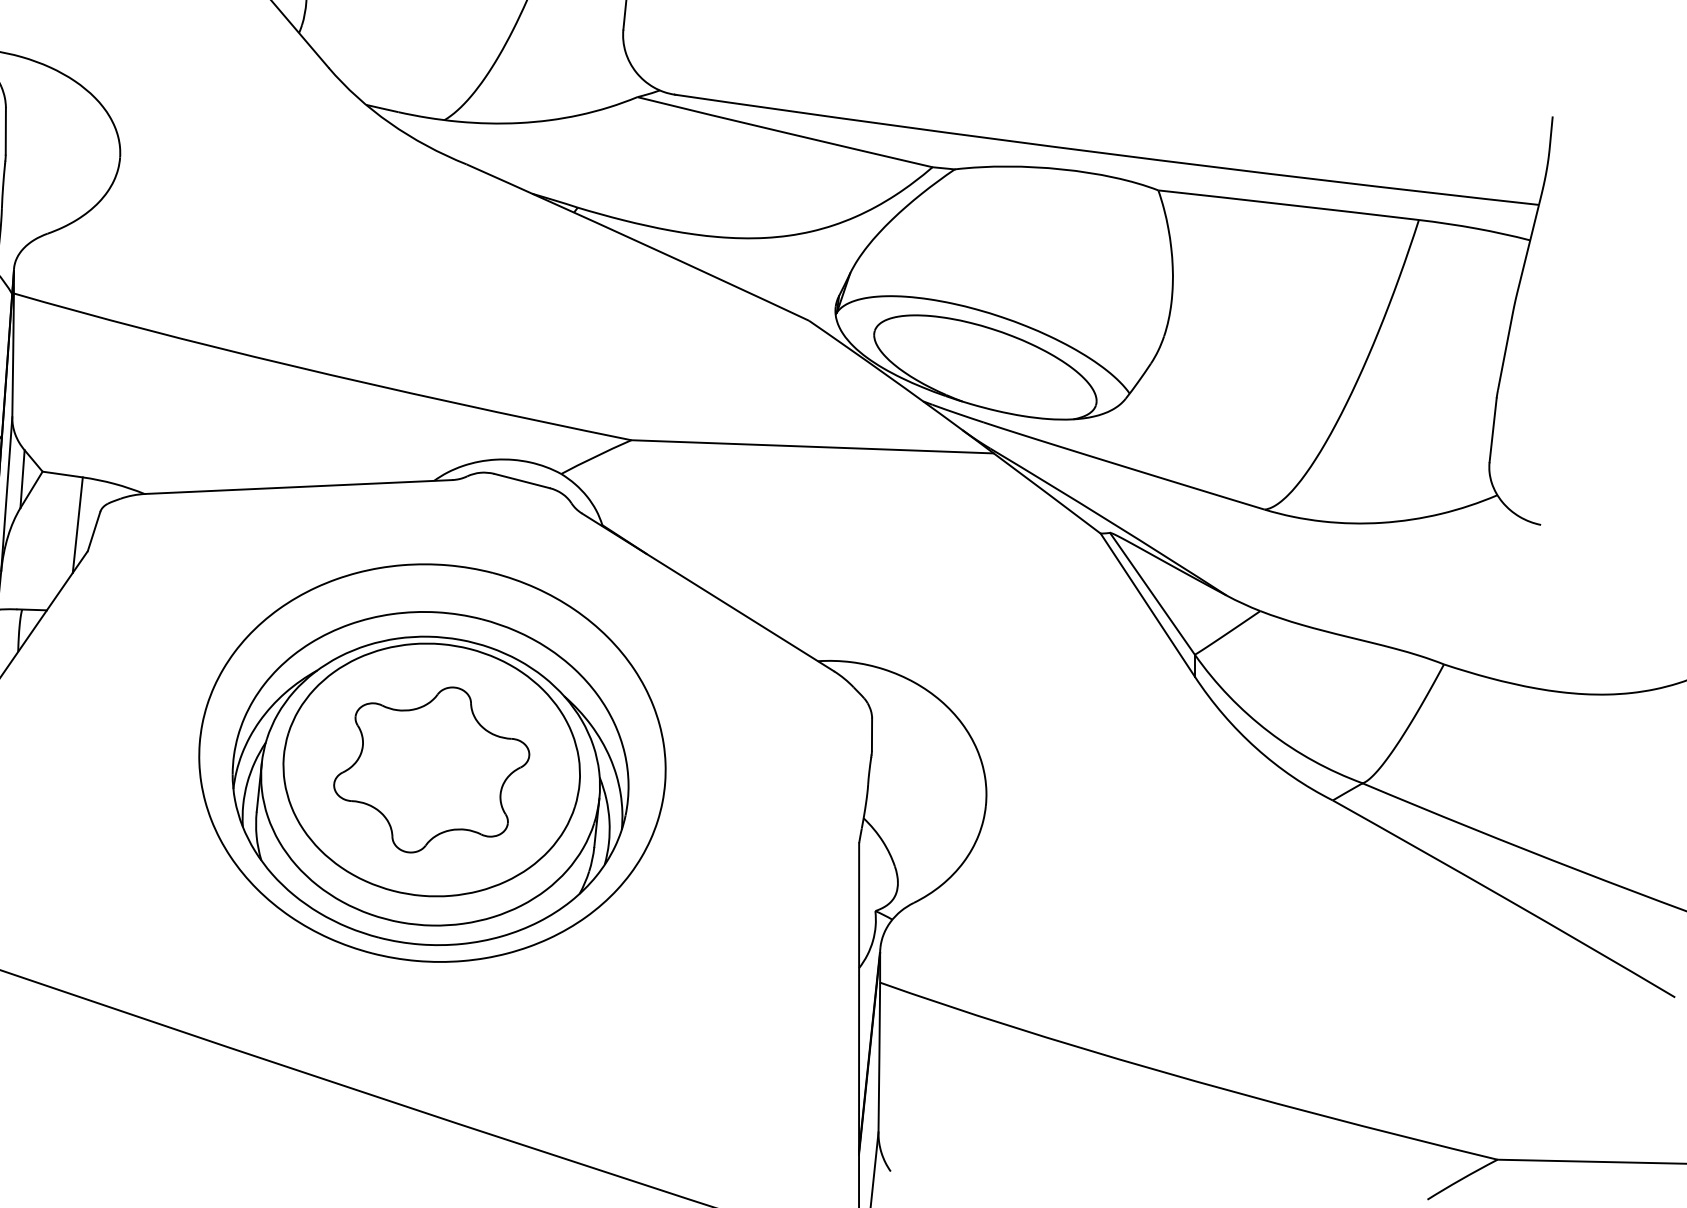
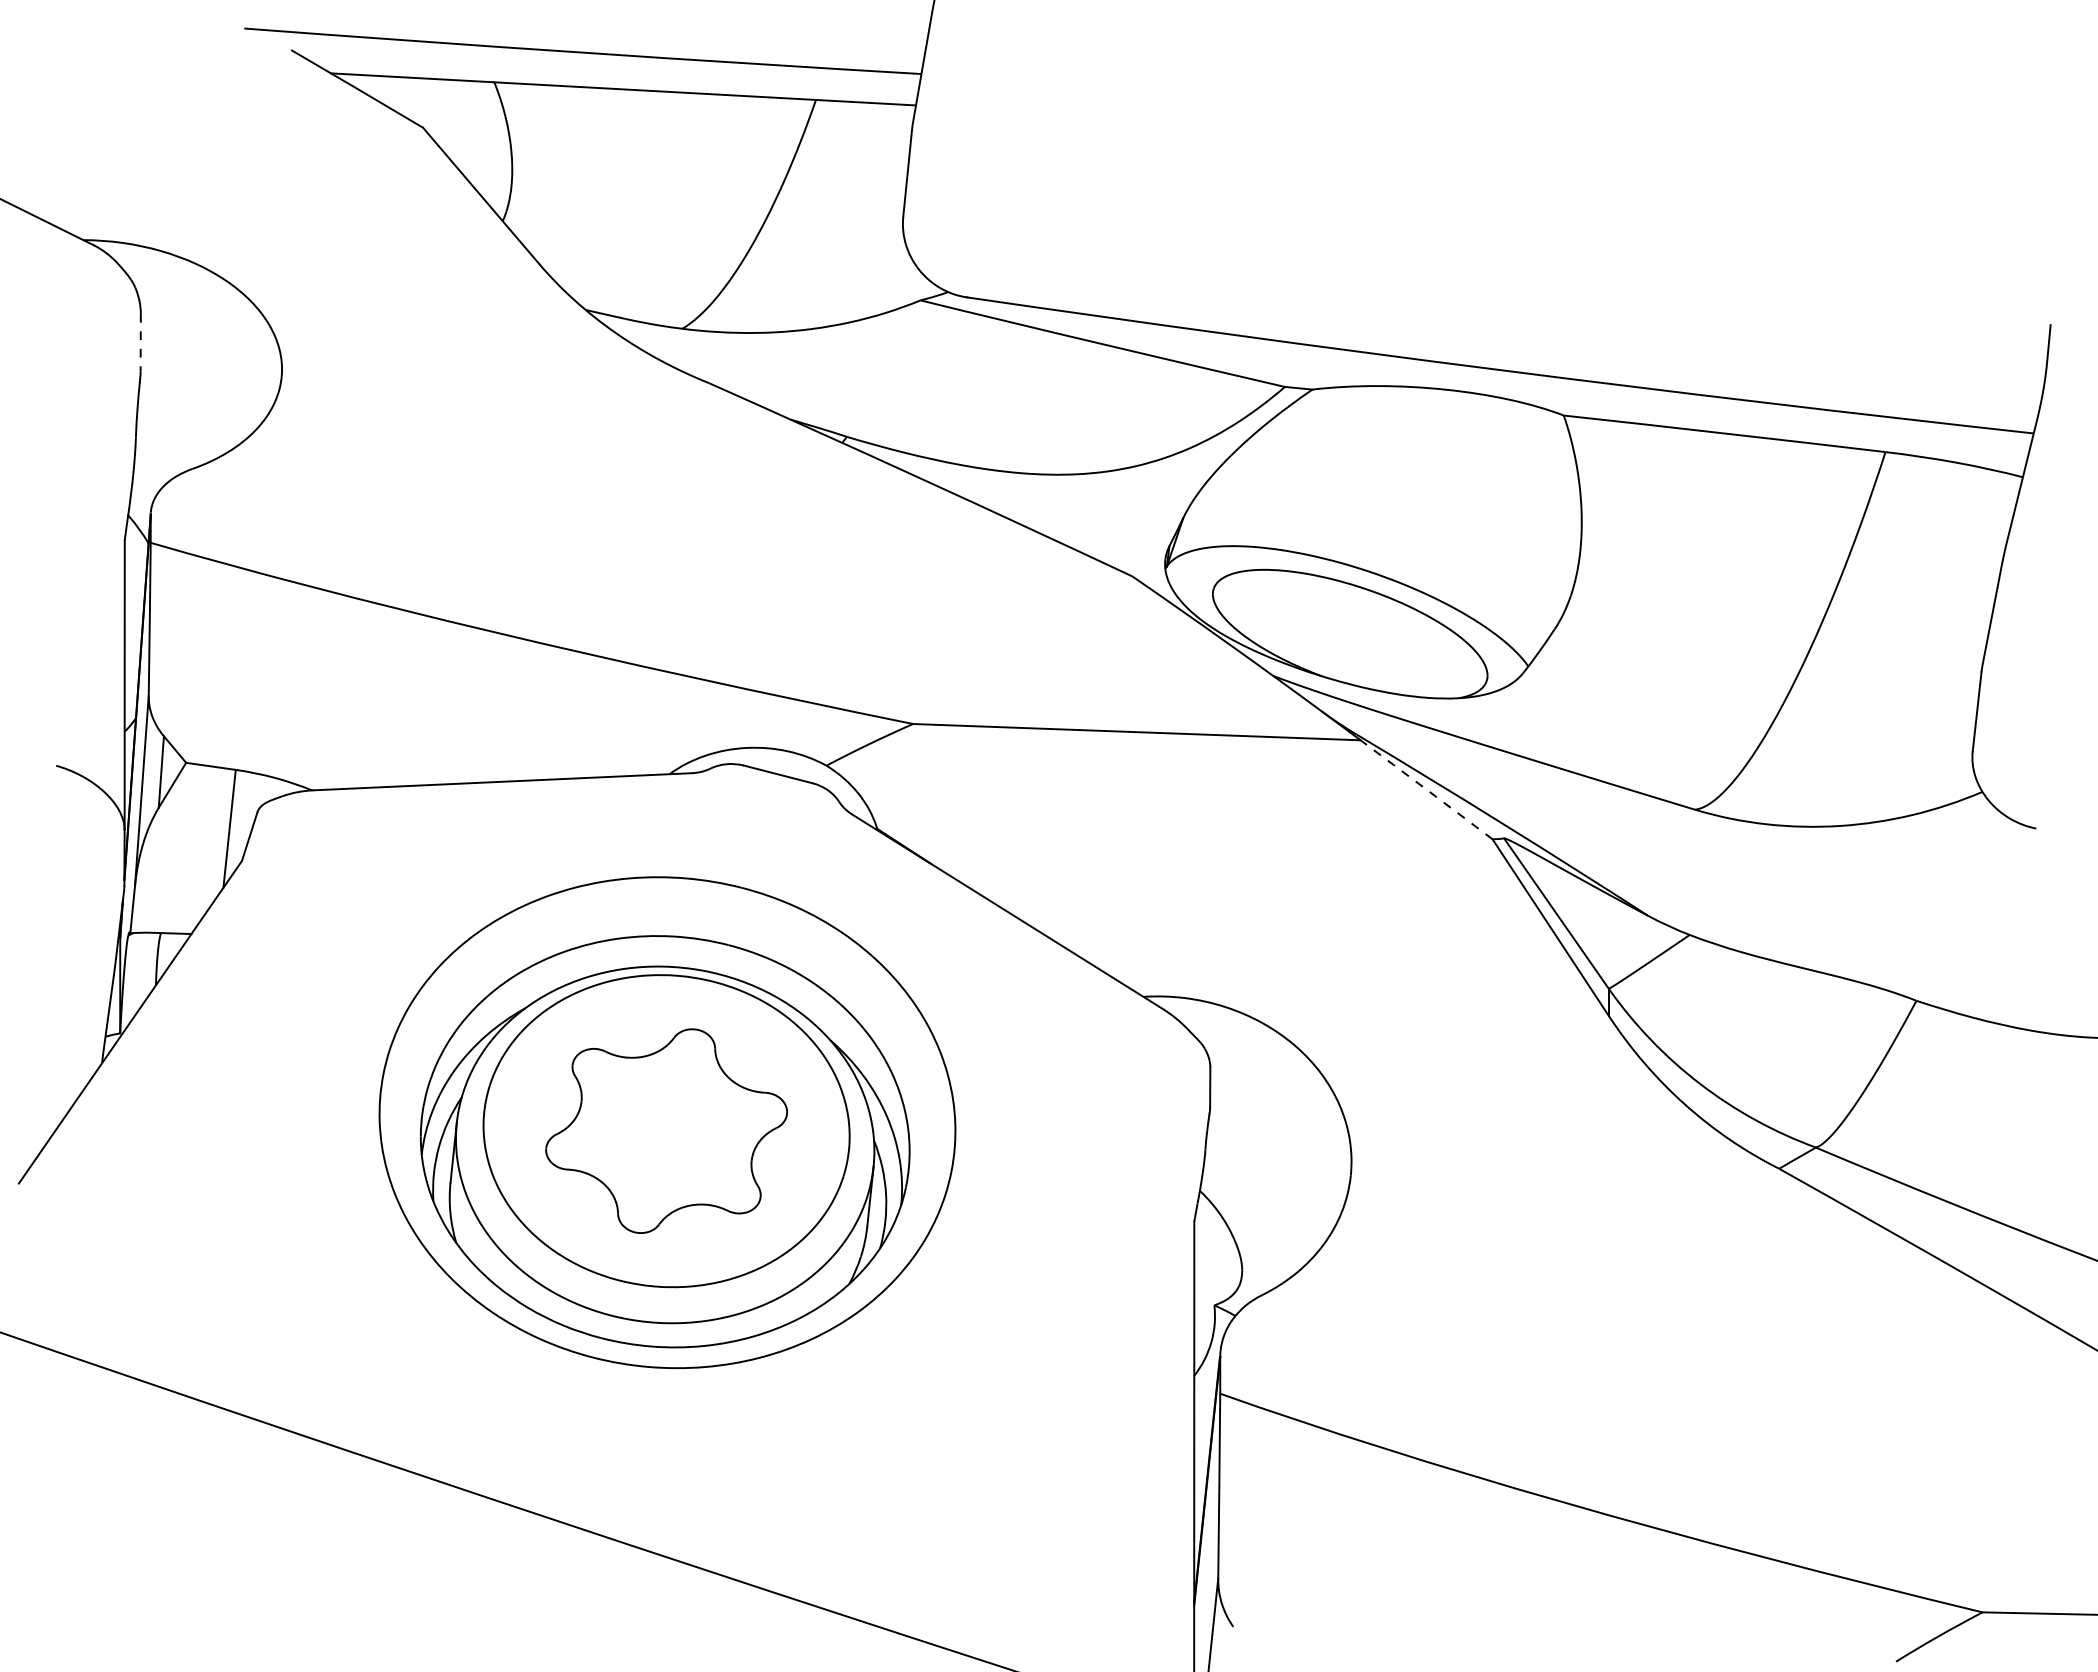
line: (5, 131) -> (140, 342), solid -> dashed
arc: (1047, 493) -> (1426, 789), solid -> dashed

